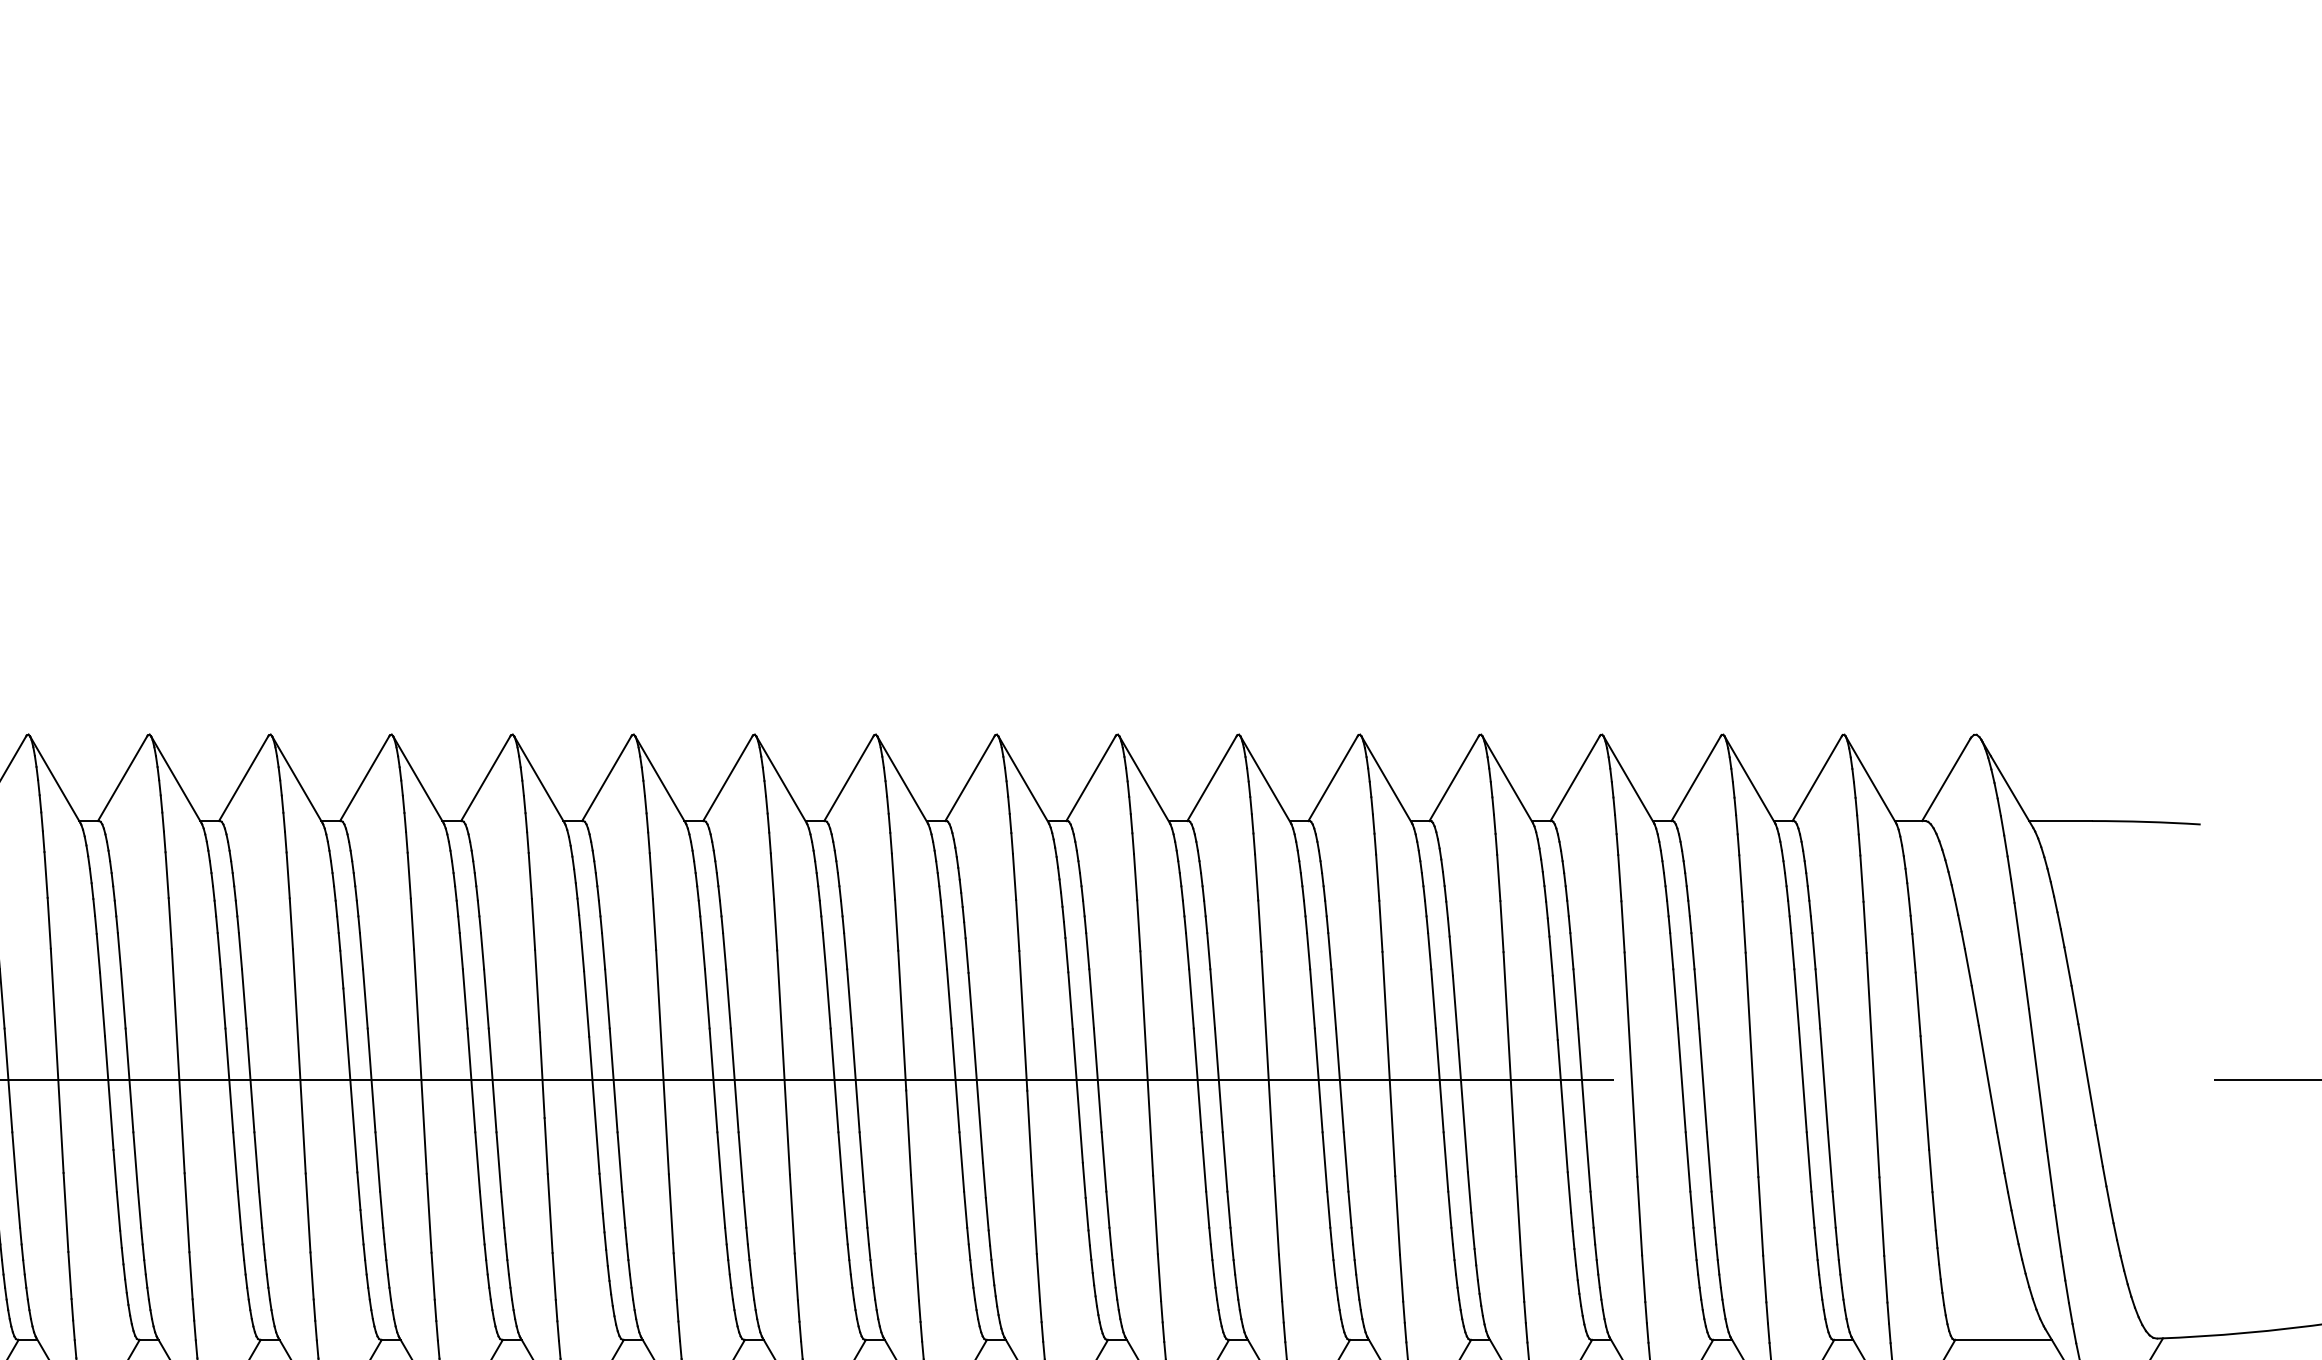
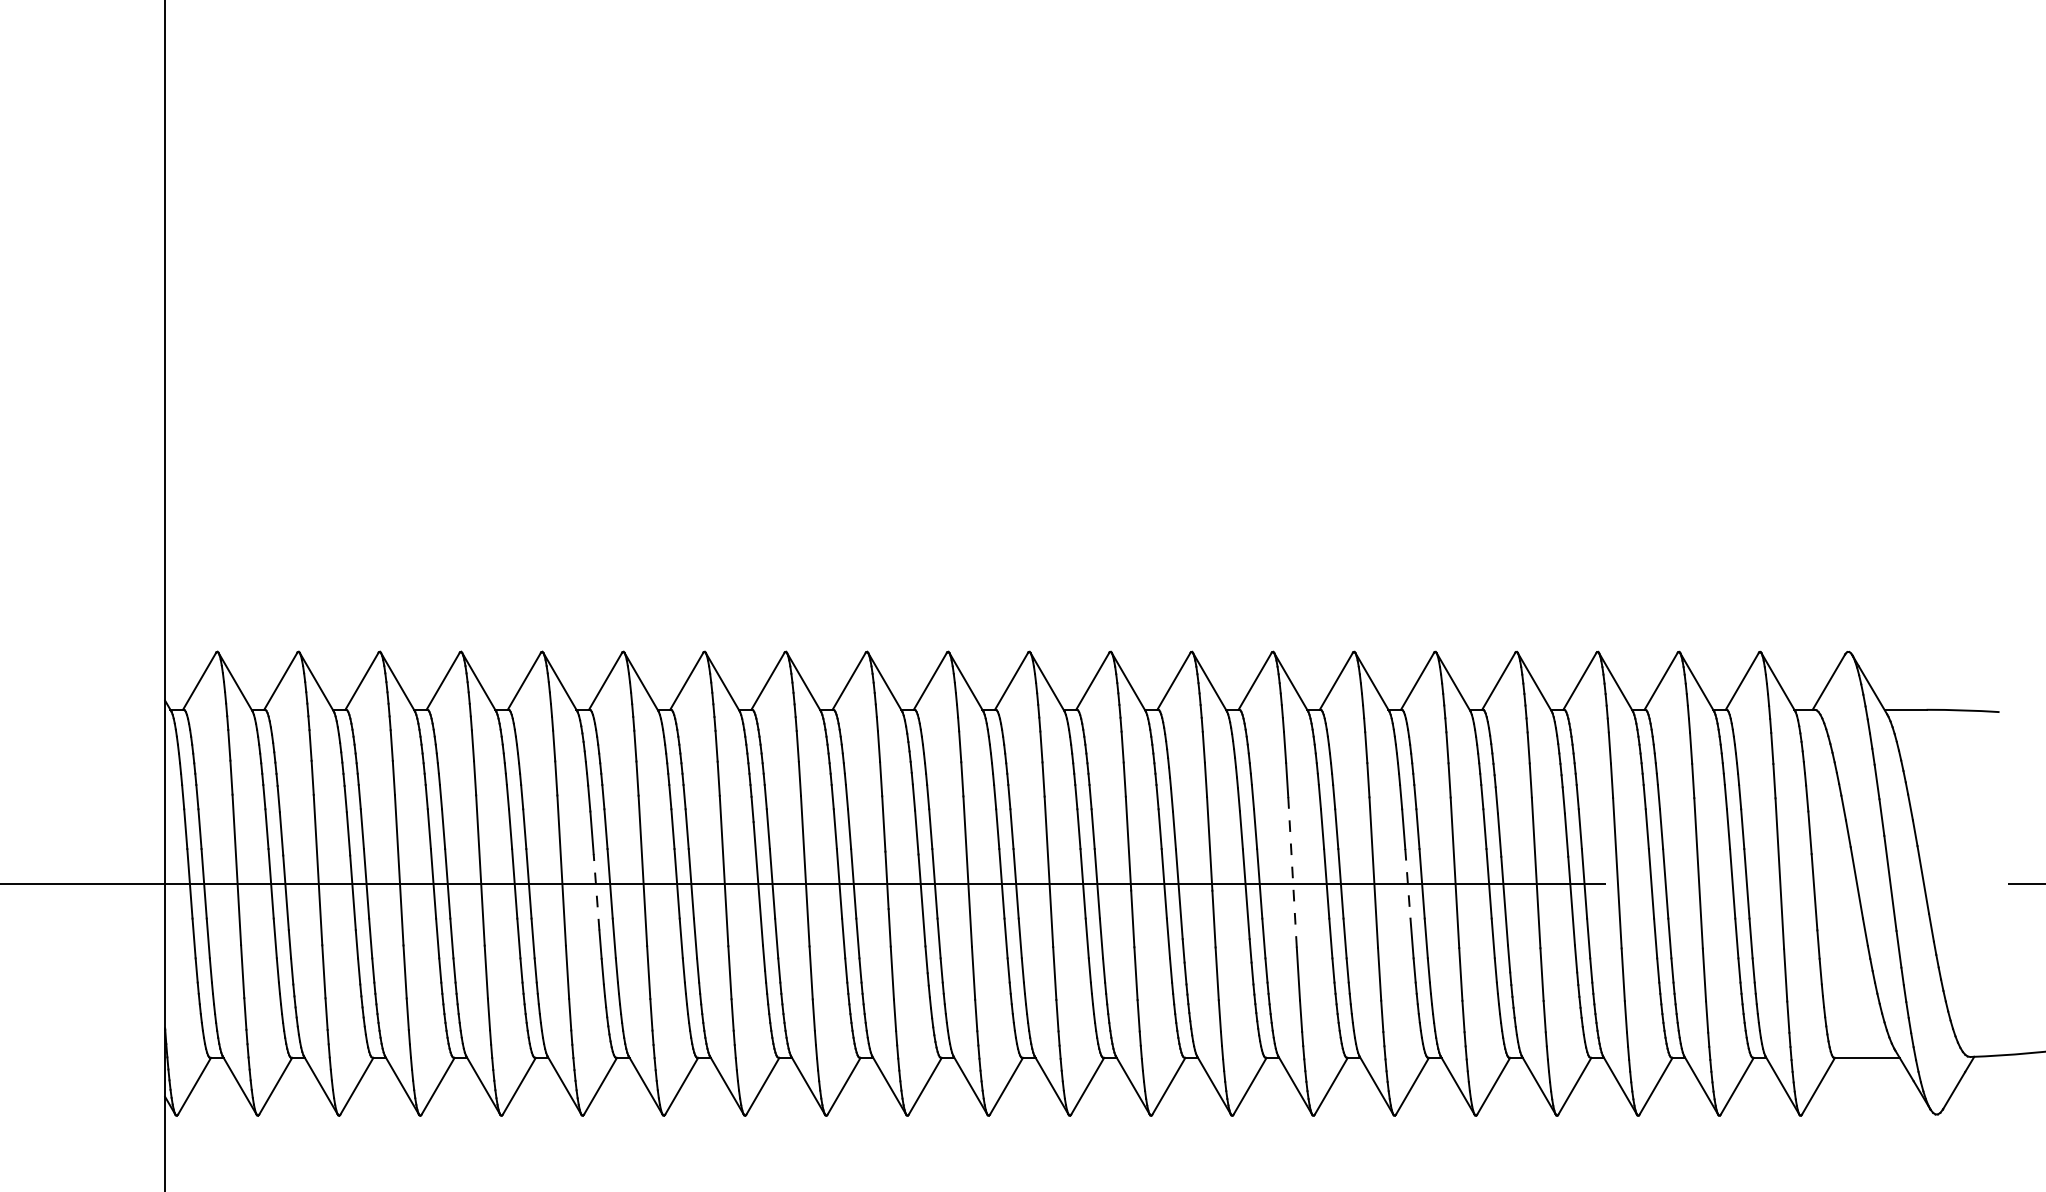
line: (1146, 1063) -> (1292, 872), solid -> dashed
line: (1318, 1079) -> (1407, 883), solid -> dashed
line: (109, 1091) -> (596, 891), solid -> dashed

